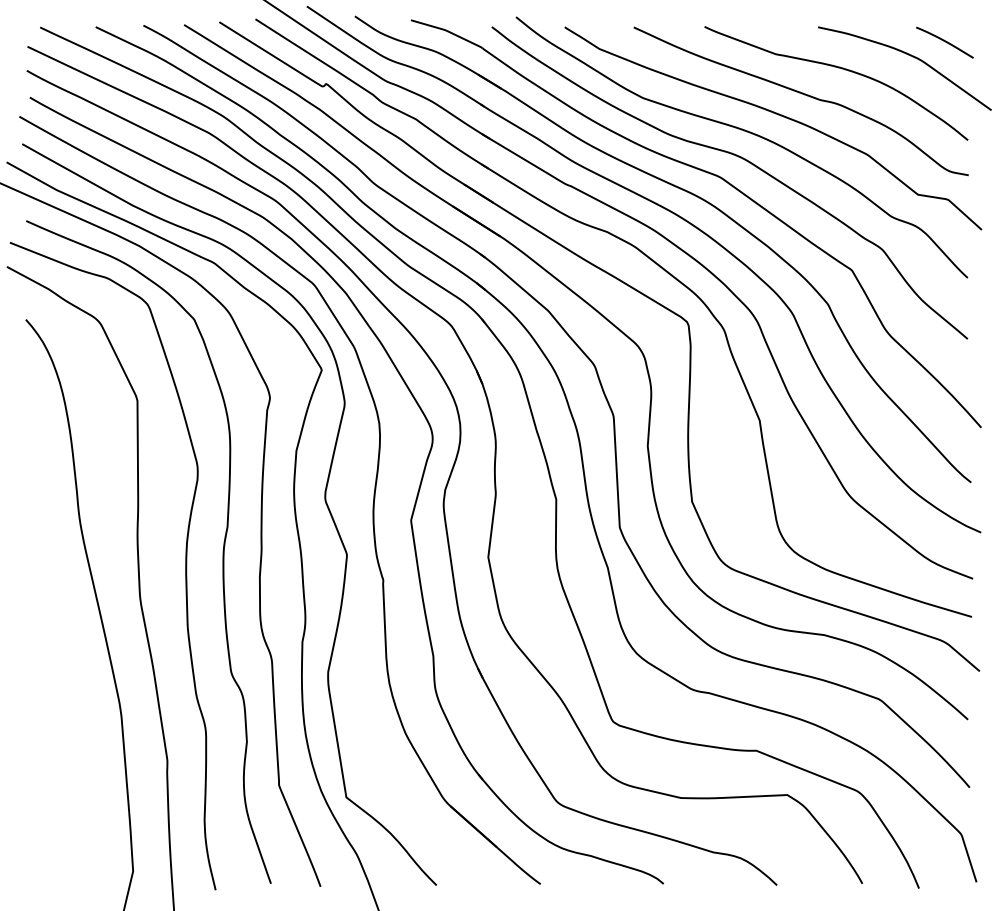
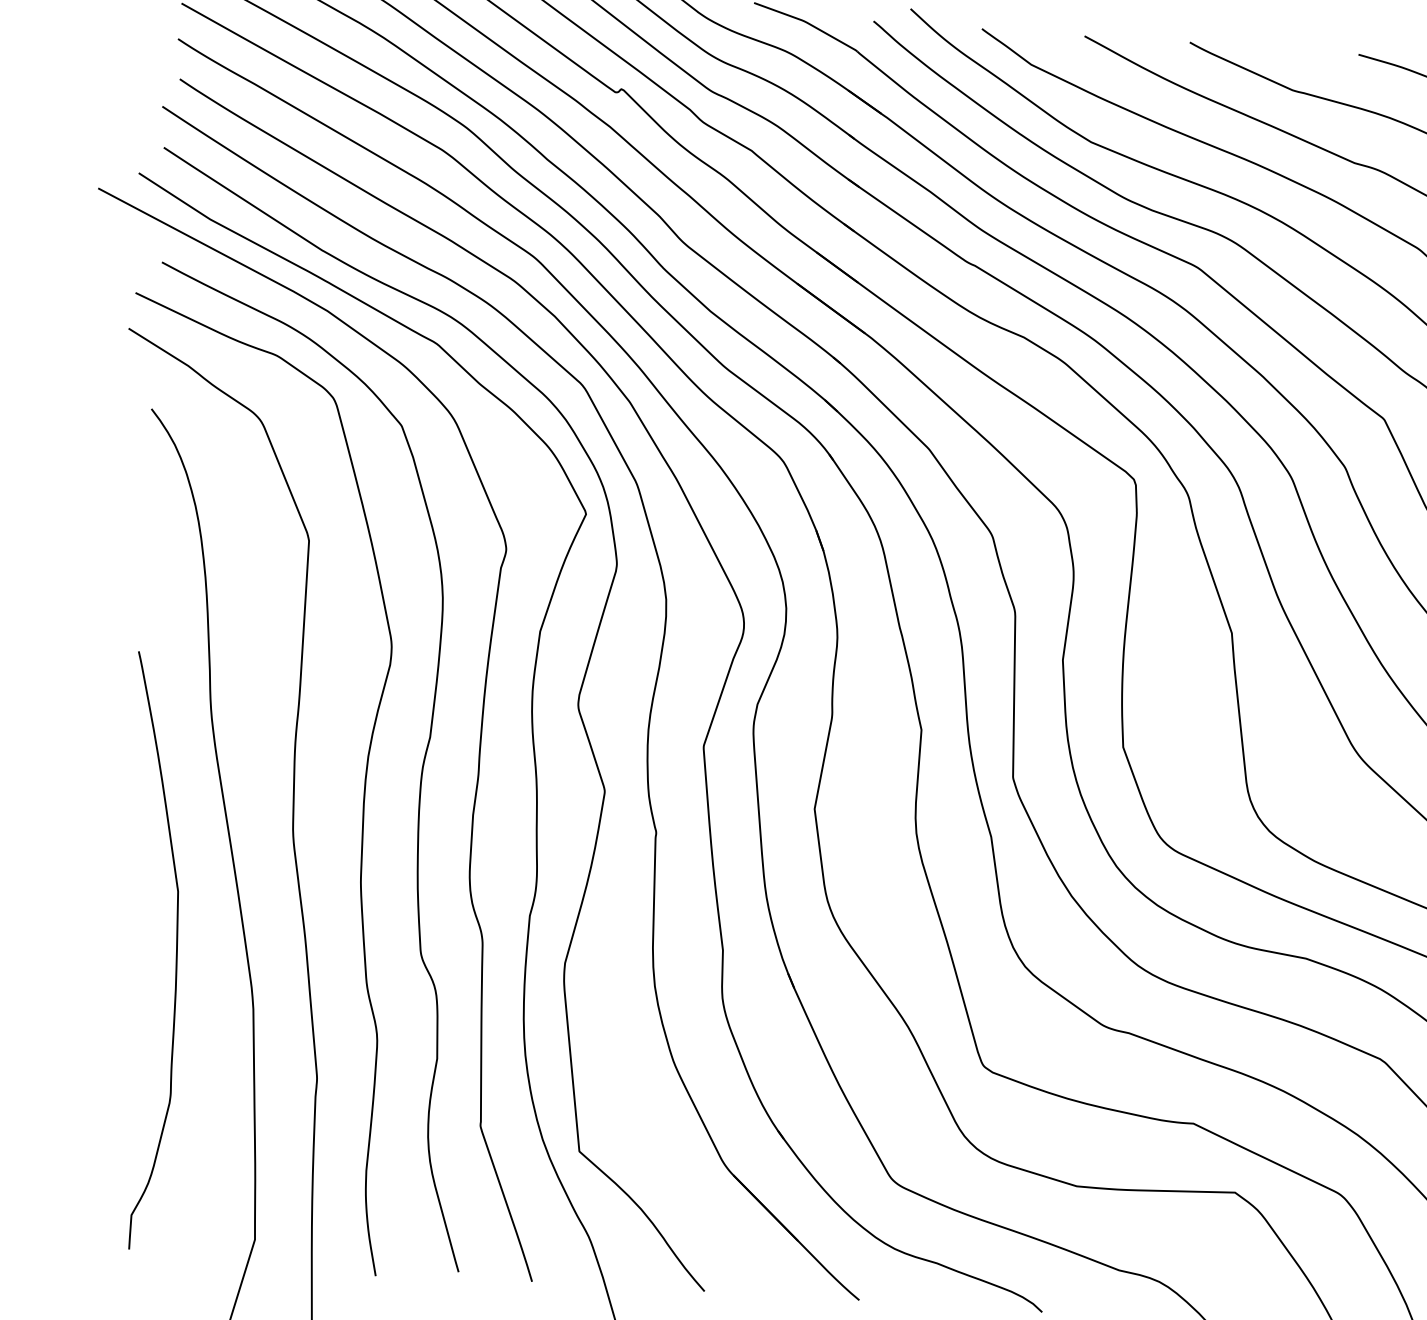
curve: (66, 682) -> (175, 952), added

